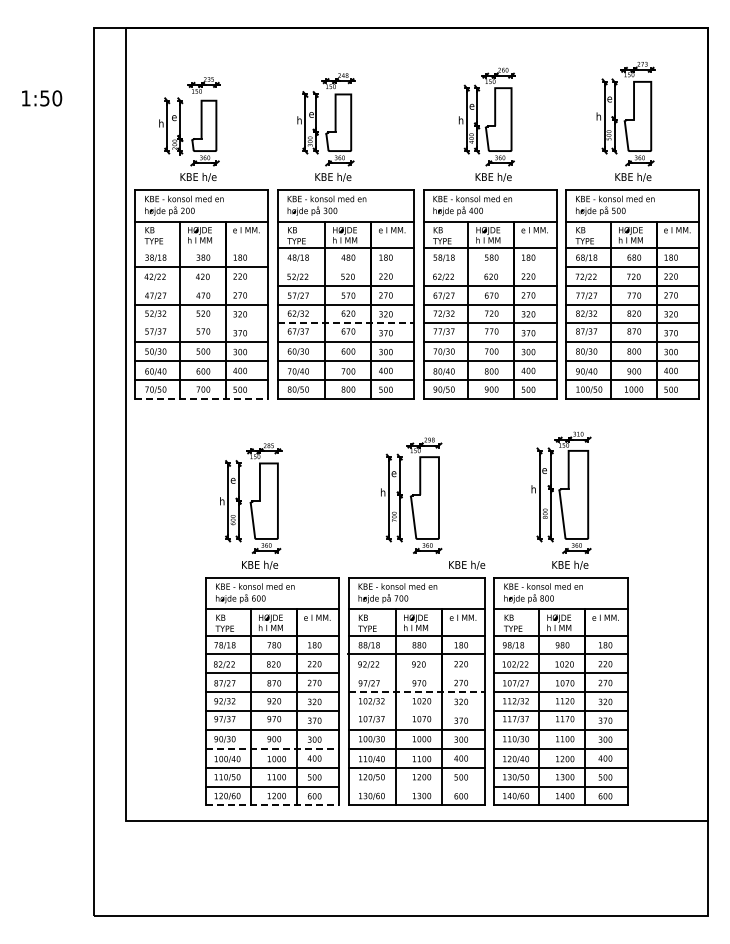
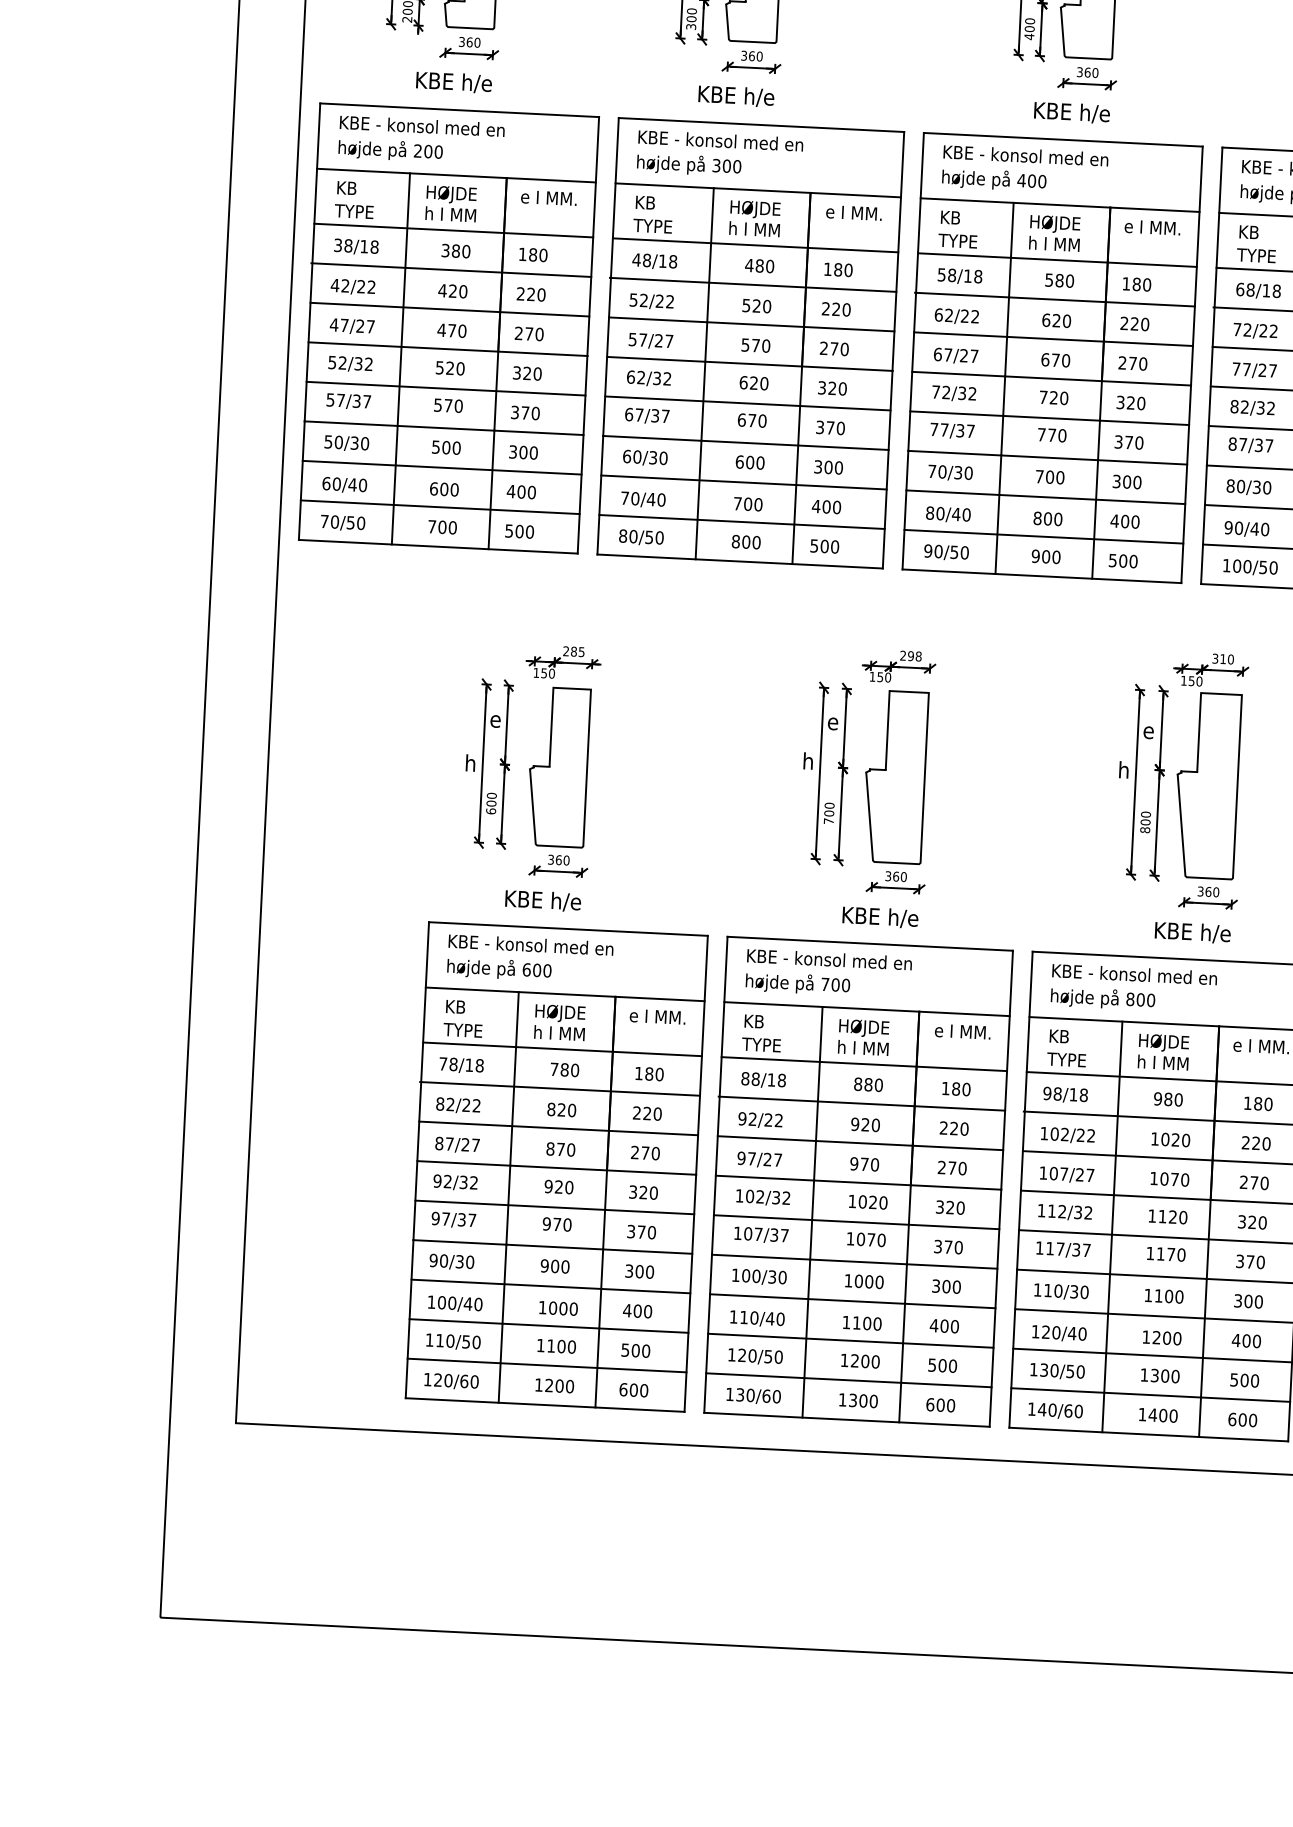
line: (201, 247) -> (453, 229), added
line: (345, 266) -> (752, 284), added
line: (489, 266) -> (1054, 298), added
line: (201, 285) -> (449, 309), added
line: (201, 323) -> (445, 388), added
line: (346, 323) -> (748, 403), dashed -> solid
line: (201, 398) -> (437, 545), dashed -> solid
text: (467, 564) -> (881, 915), moved
line: (416, 673) -> (859, 1143), added
line: (417, 692) -> (859, 1183), dashed -> solid
line: (416, 711) -> (855, 1223), added
line: (272, 748) -> (550, 1285), dashed -> solid
line: (416, 786) -> (848, 1380), added
line: (272, 805) -> (544, 1405), dashed -> solid

